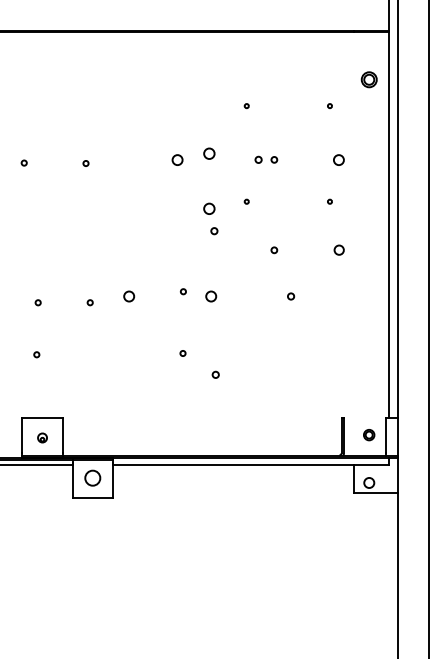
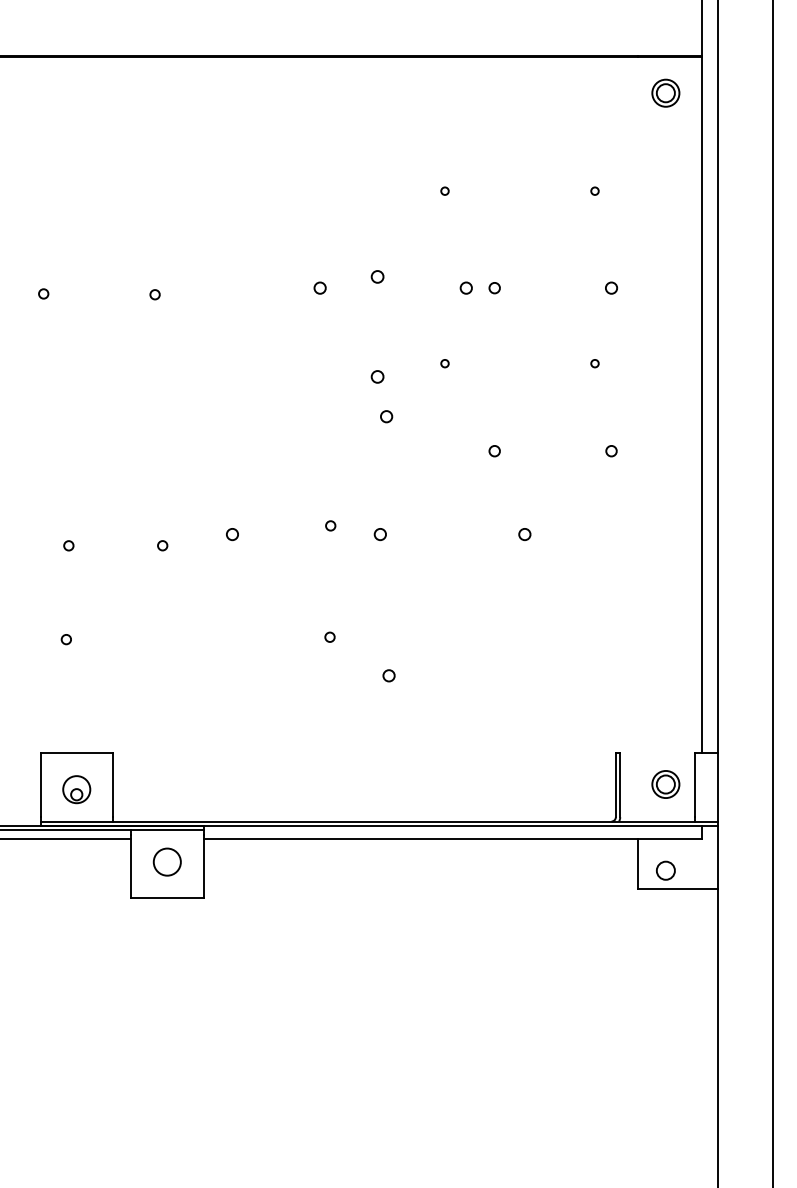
part: (368, 79) -> (664, 92), moved
circle: (209, 153) -> (377, 276), size x0.62
circle: (177, 159) -> (320, 287), size x0.62
circle: (339, 159) -> (612, 287), size x0.62
circle: (209, 209) -> (377, 377), size x0.62
circle: (338, 250) -> (610, 451), size x0.62
circle: (128, 296) -> (231, 534), size x0.62
circle: (210, 296) -> (379, 534), size x0.62
part: (368, 434) -> (664, 783), size x1.43
part: (42, 437) -> (76, 788), size x1.67

